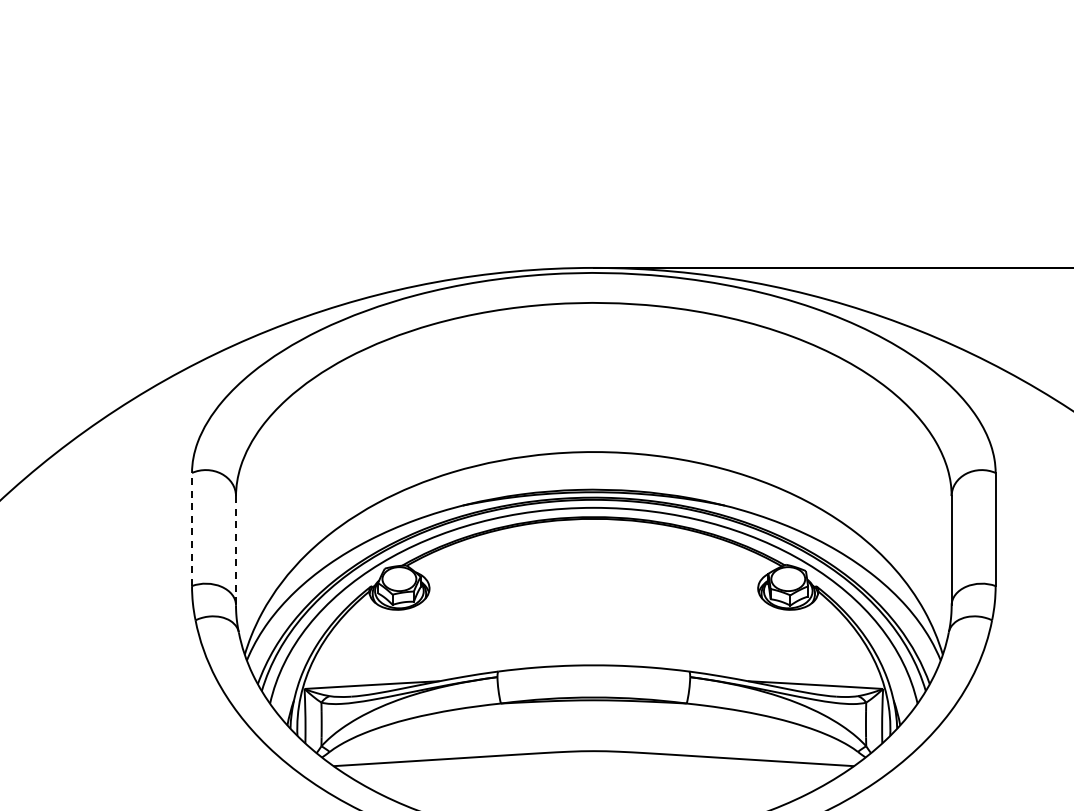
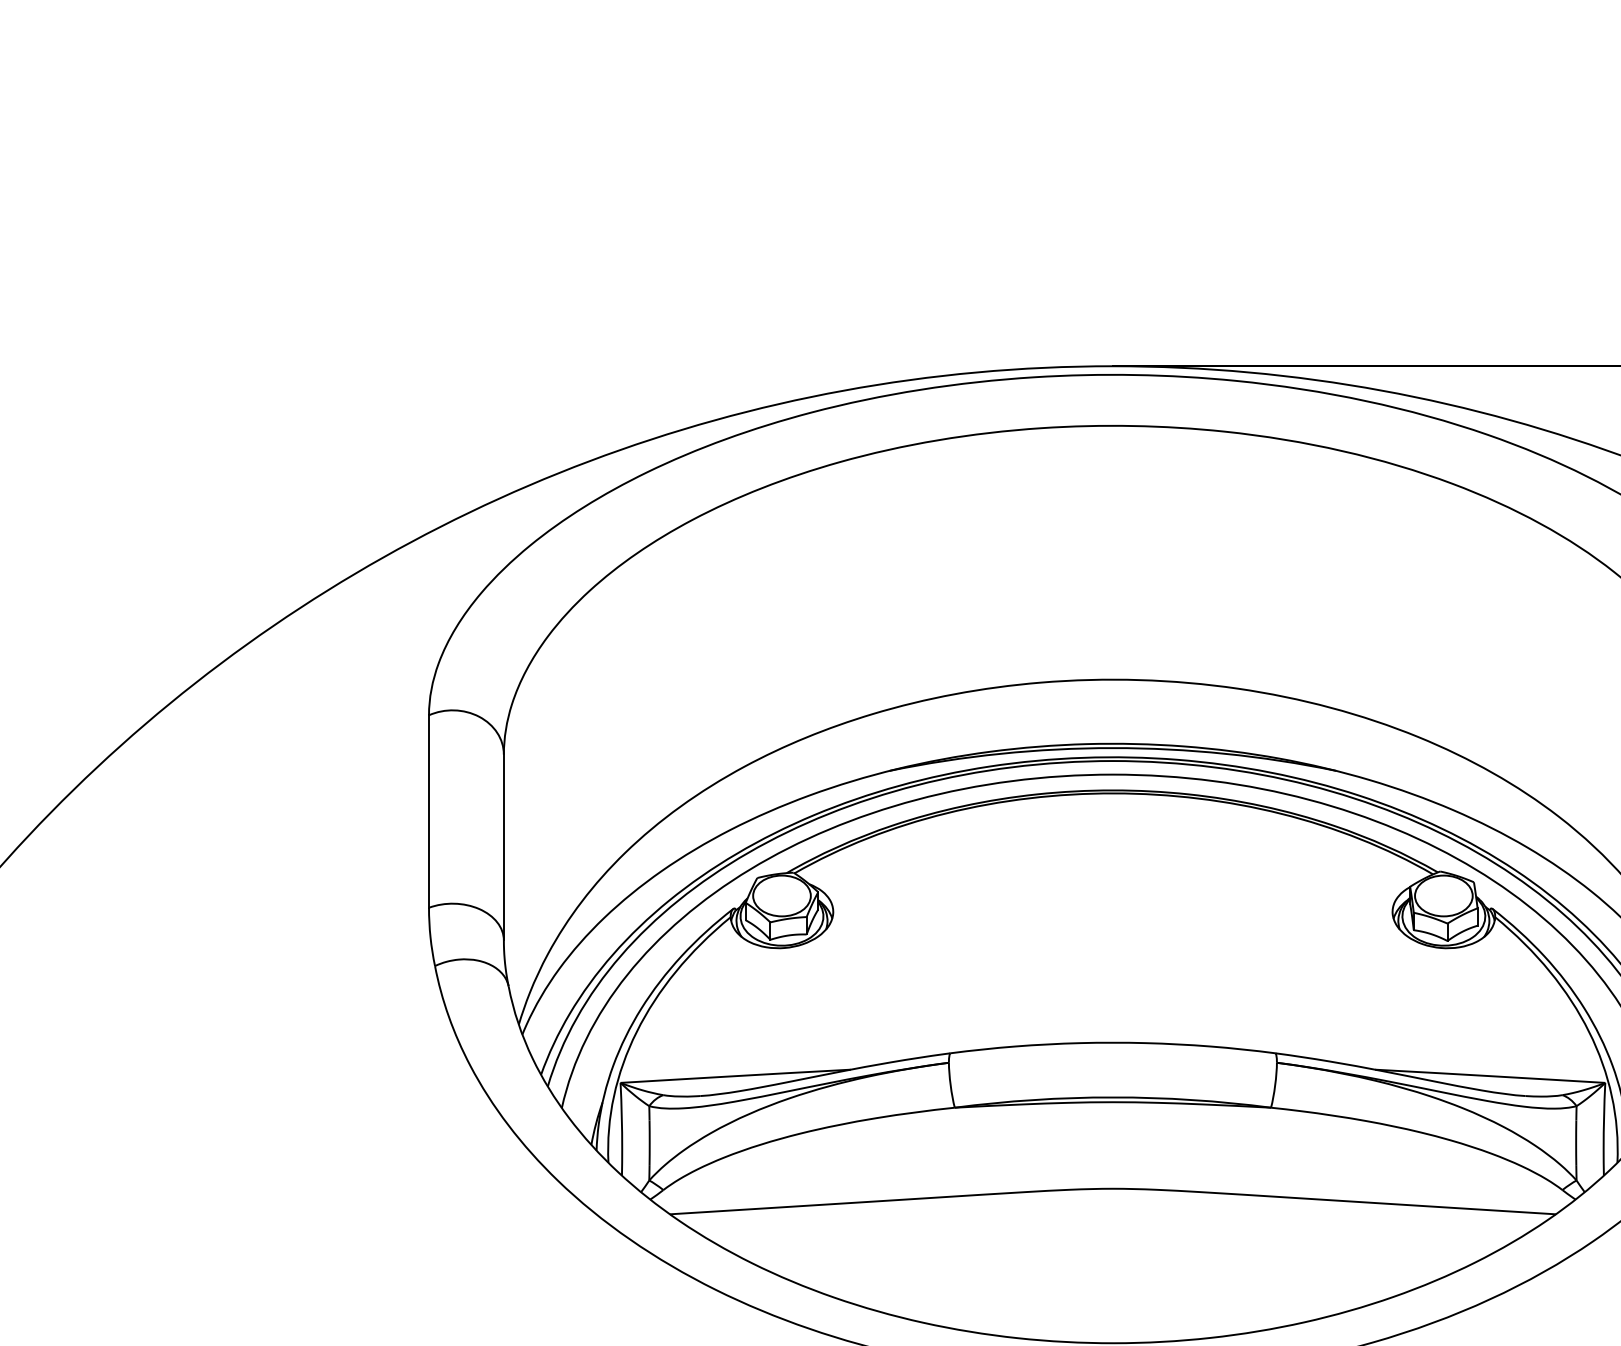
line: (192, 529) -> (429, 811), dashed -> solid
line: (236, 550) -> (504, 847), dashed -> solid

